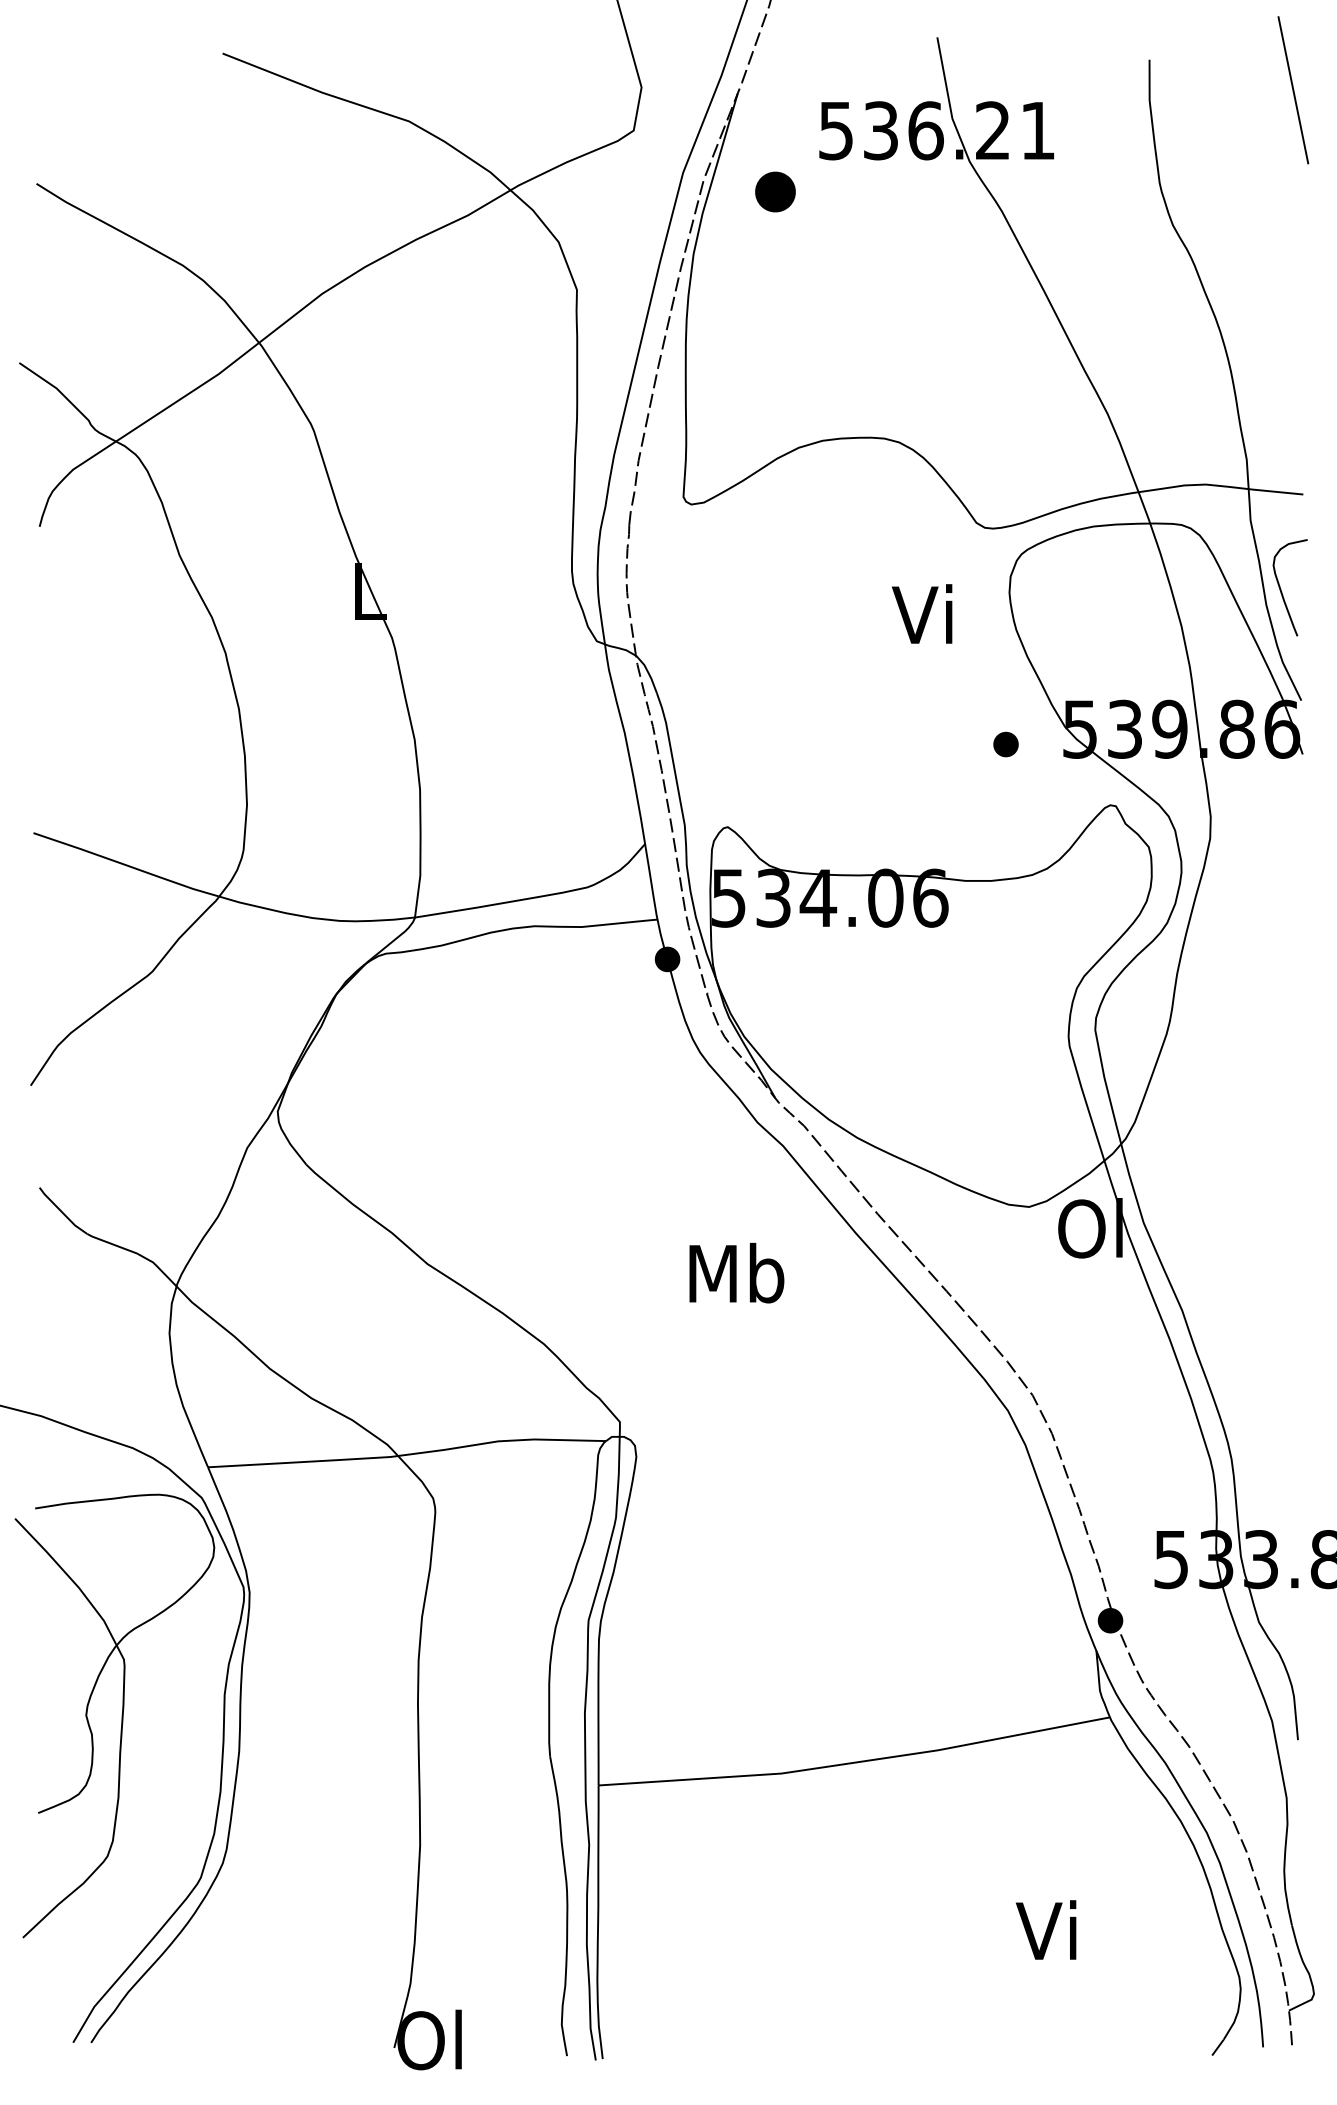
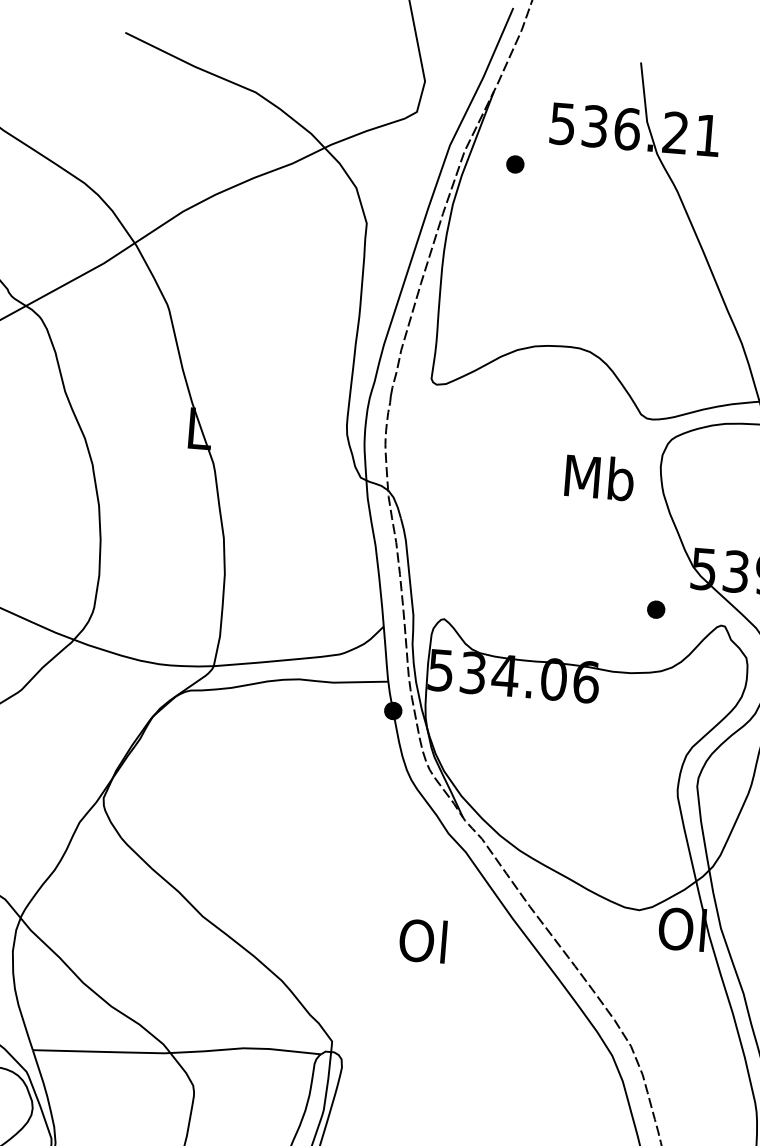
part: (774, 191) -> (514, 164), size x0.62
text: (926, 614) -> (599, 477), Vi -> Mb
part: (1005, 744) -> (655, 609), moved
text: (736, 1272) -> (424, 940), Mb -> Ol

